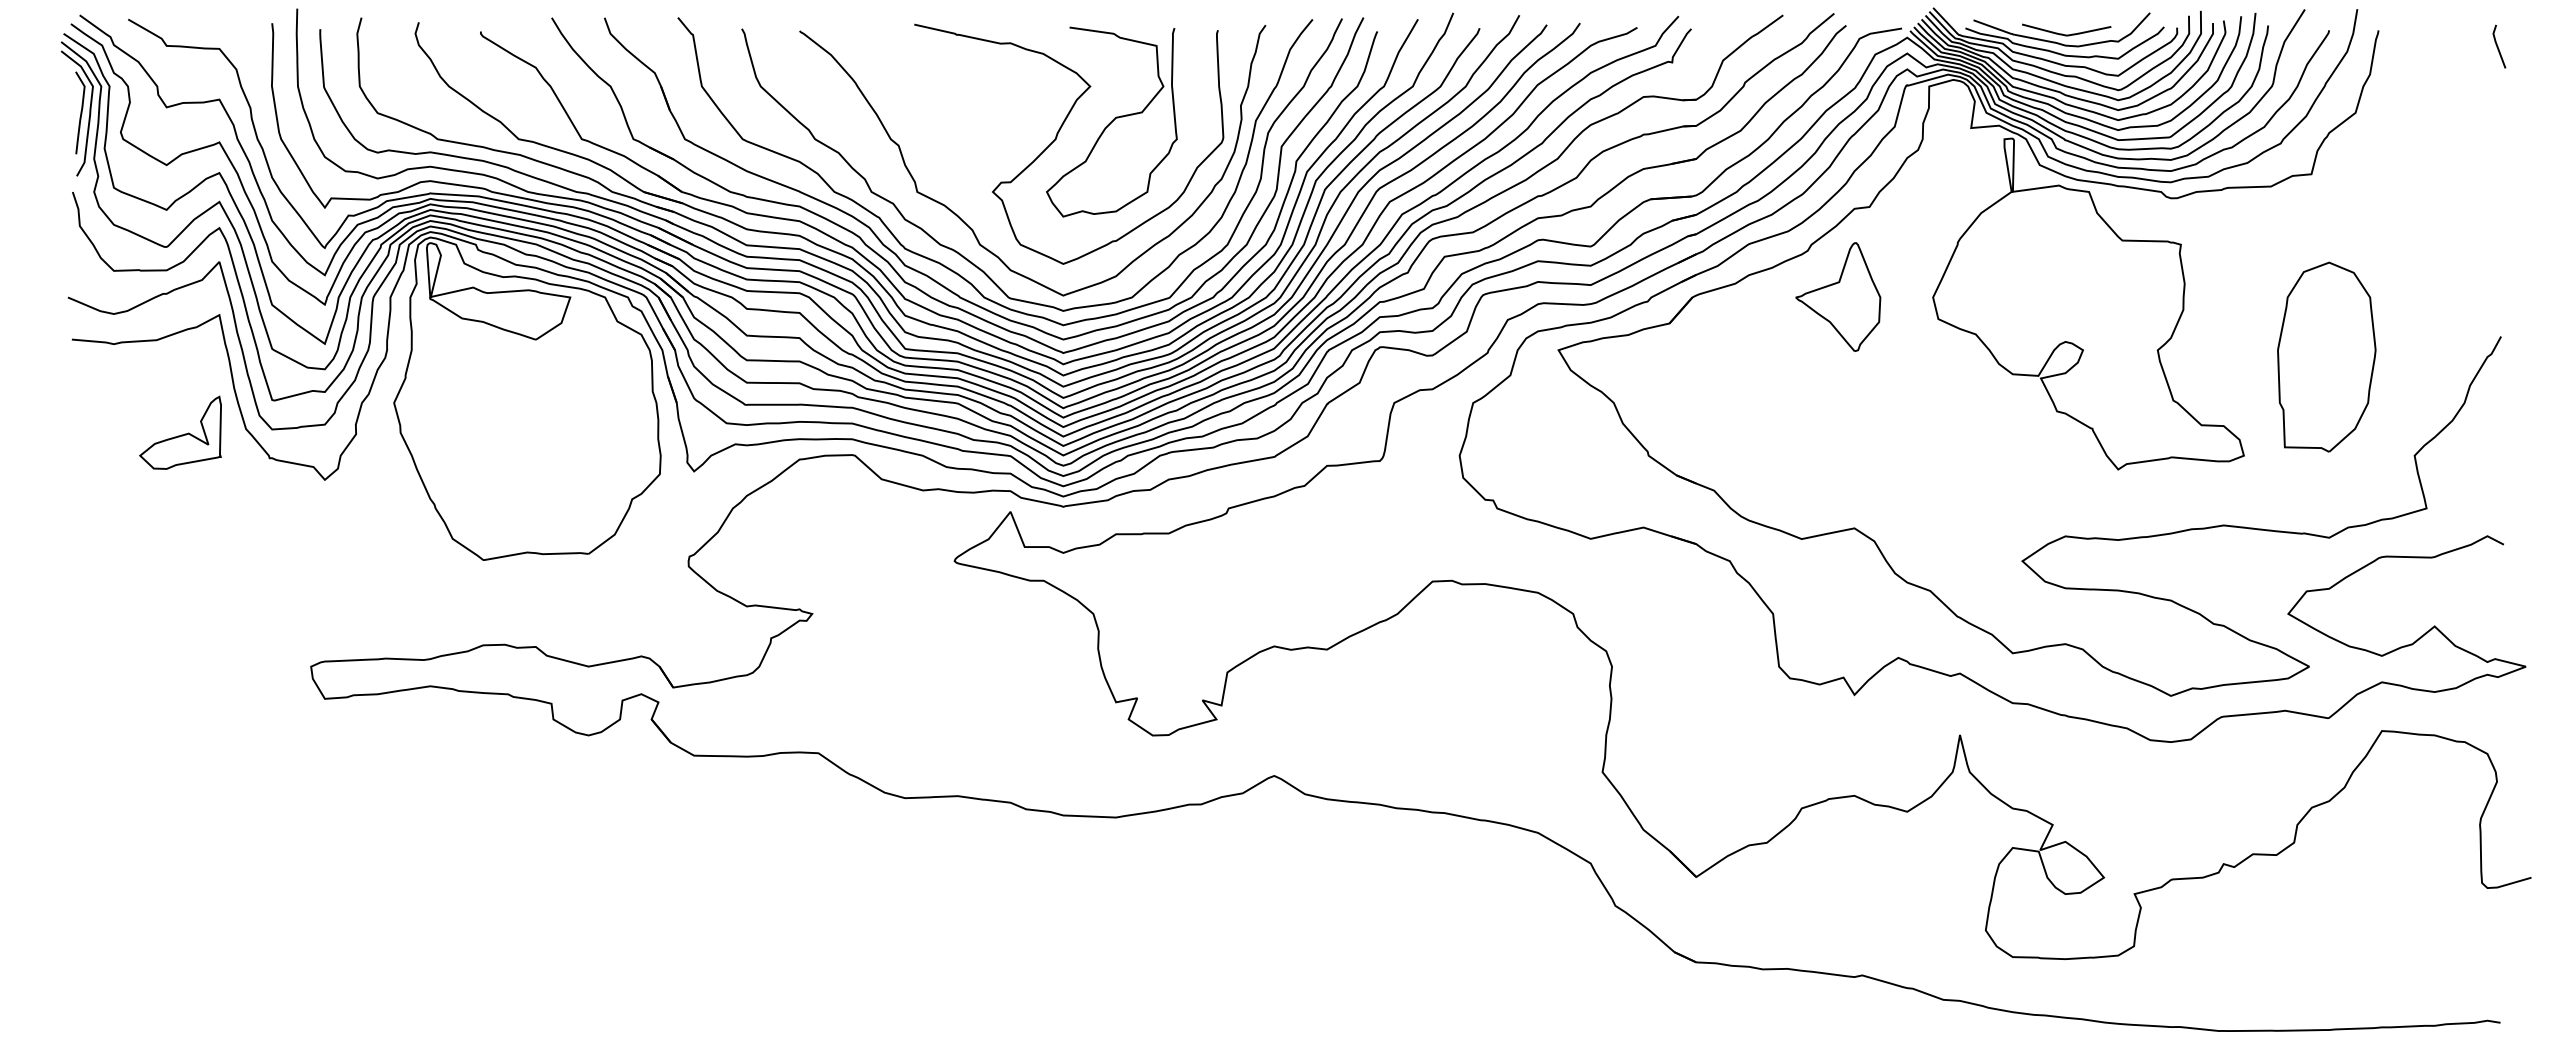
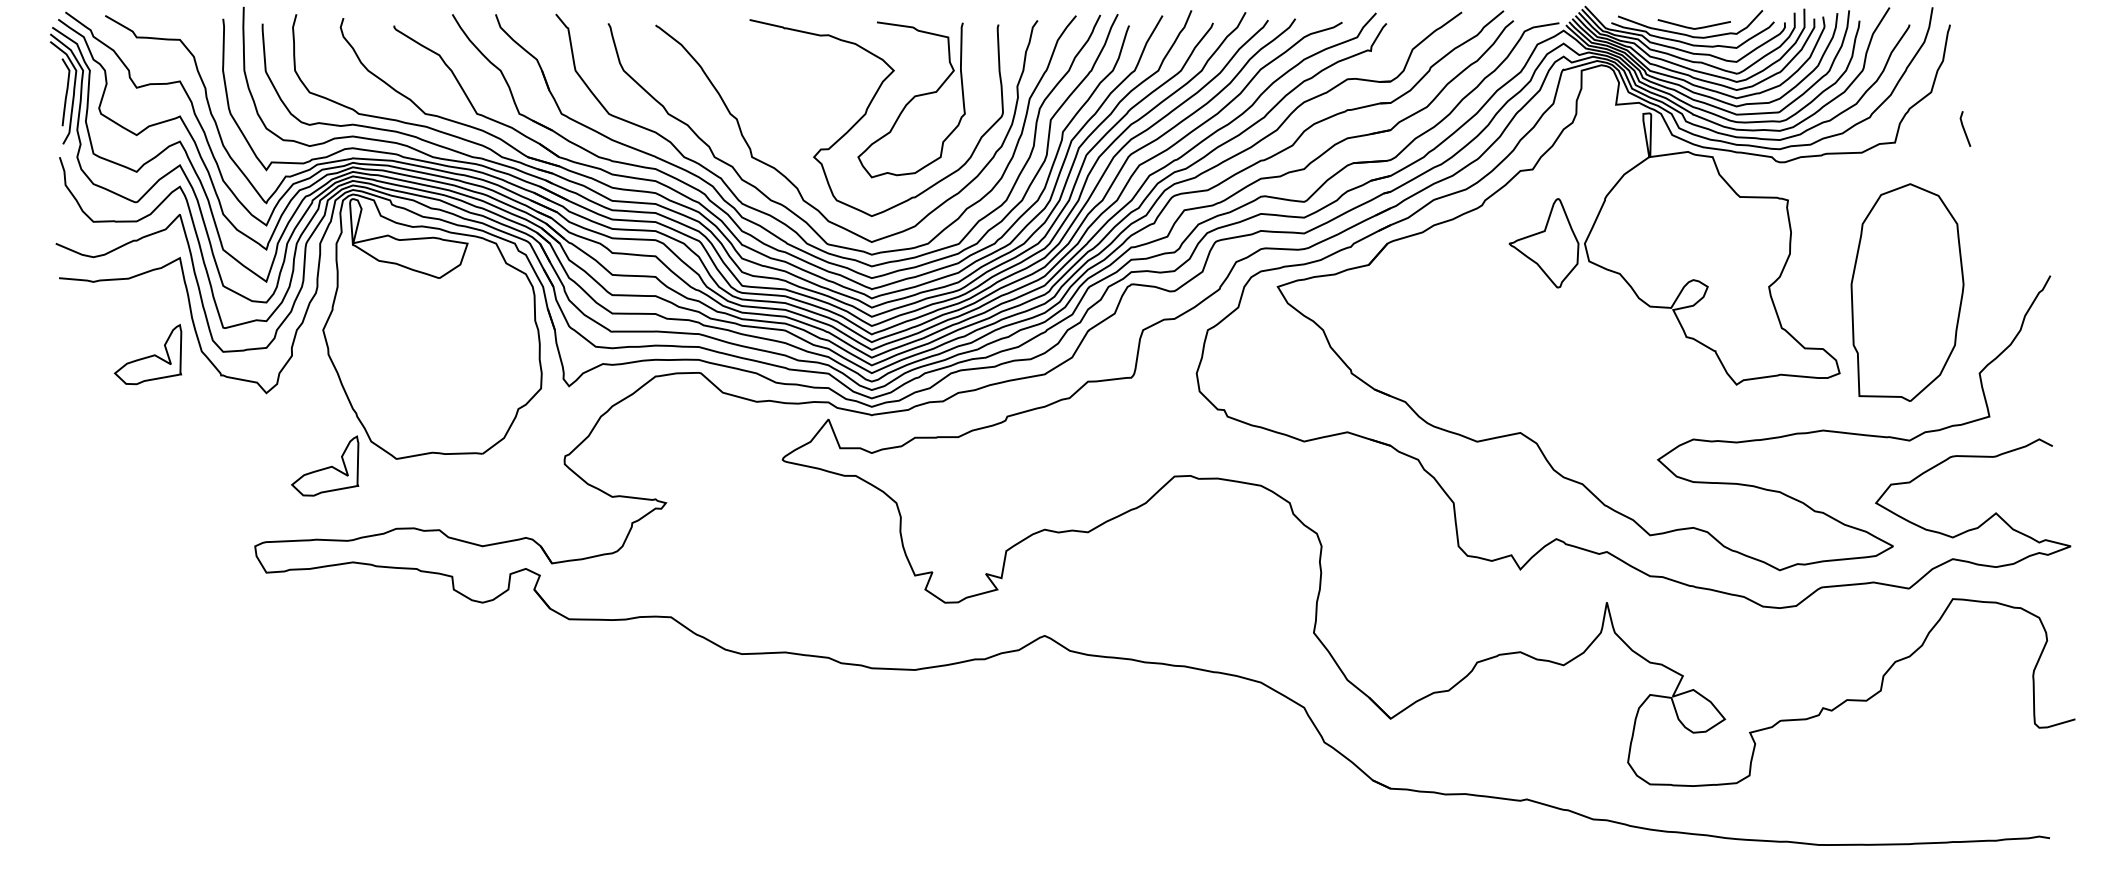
line: (2498, 46) -> (1964, 128), moved
part: (1838, 296) -> (1544, 242), moved
part: (2326, 356) -> (1907, 292), size x1.4
part: (396, 568) -> (325, 465), added

